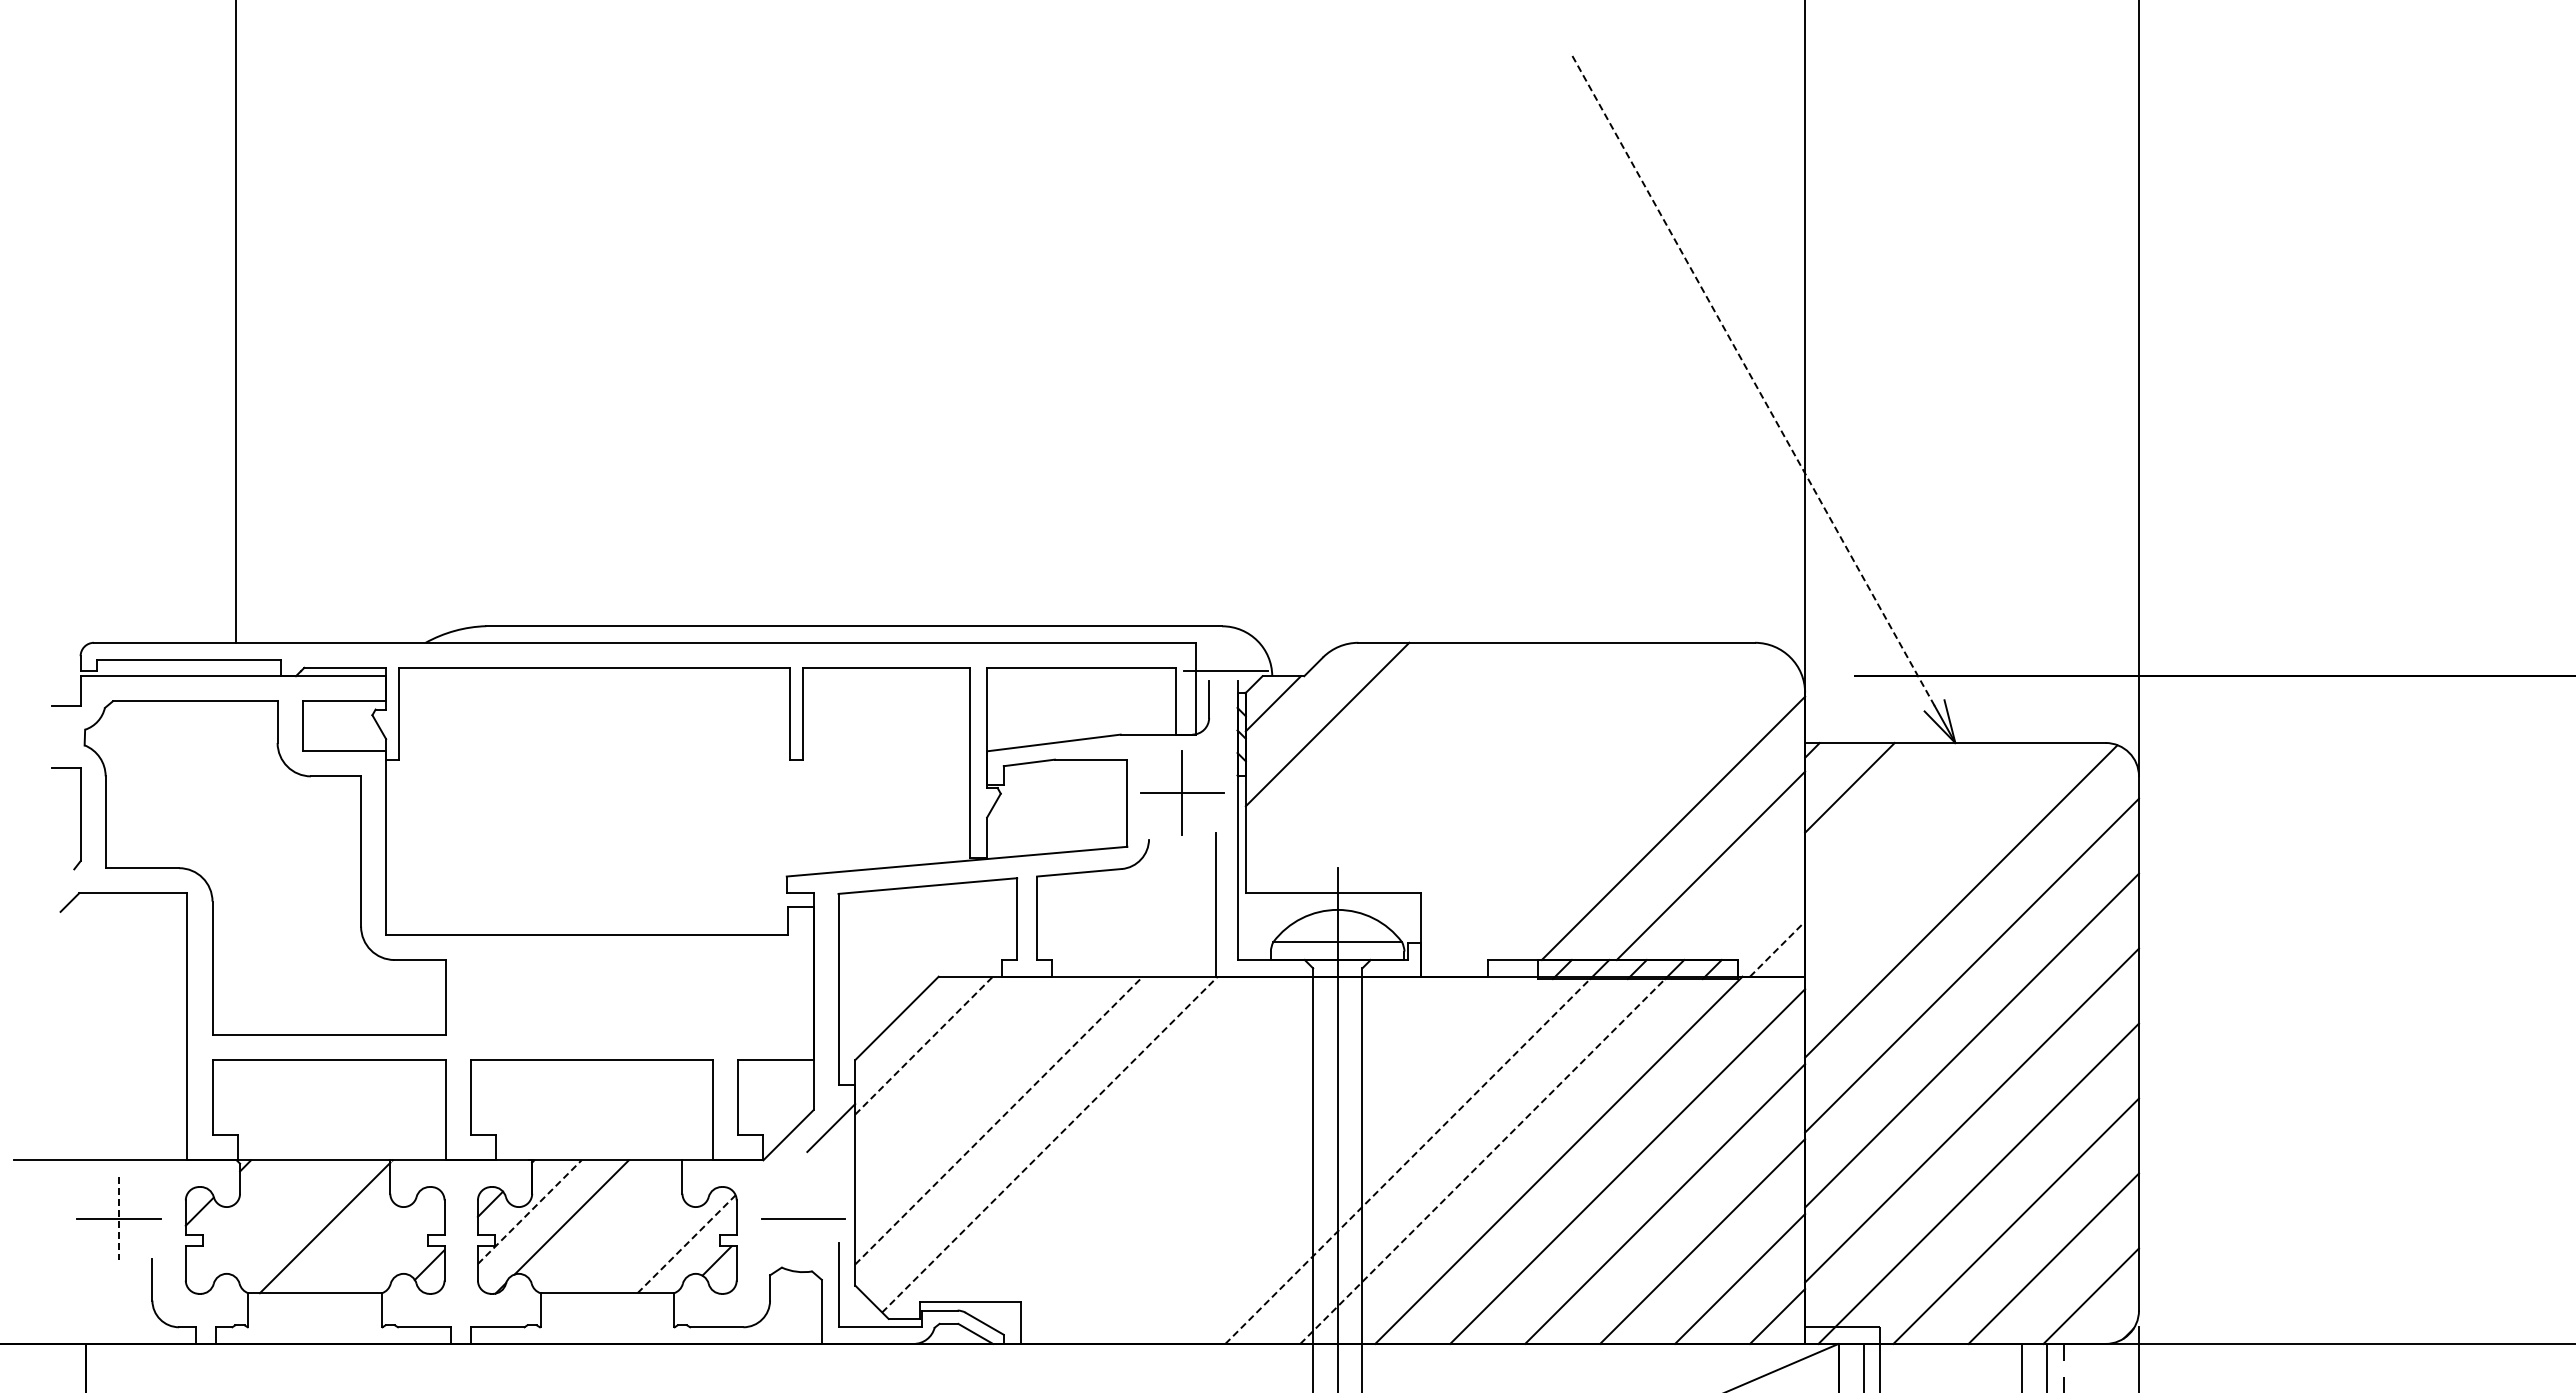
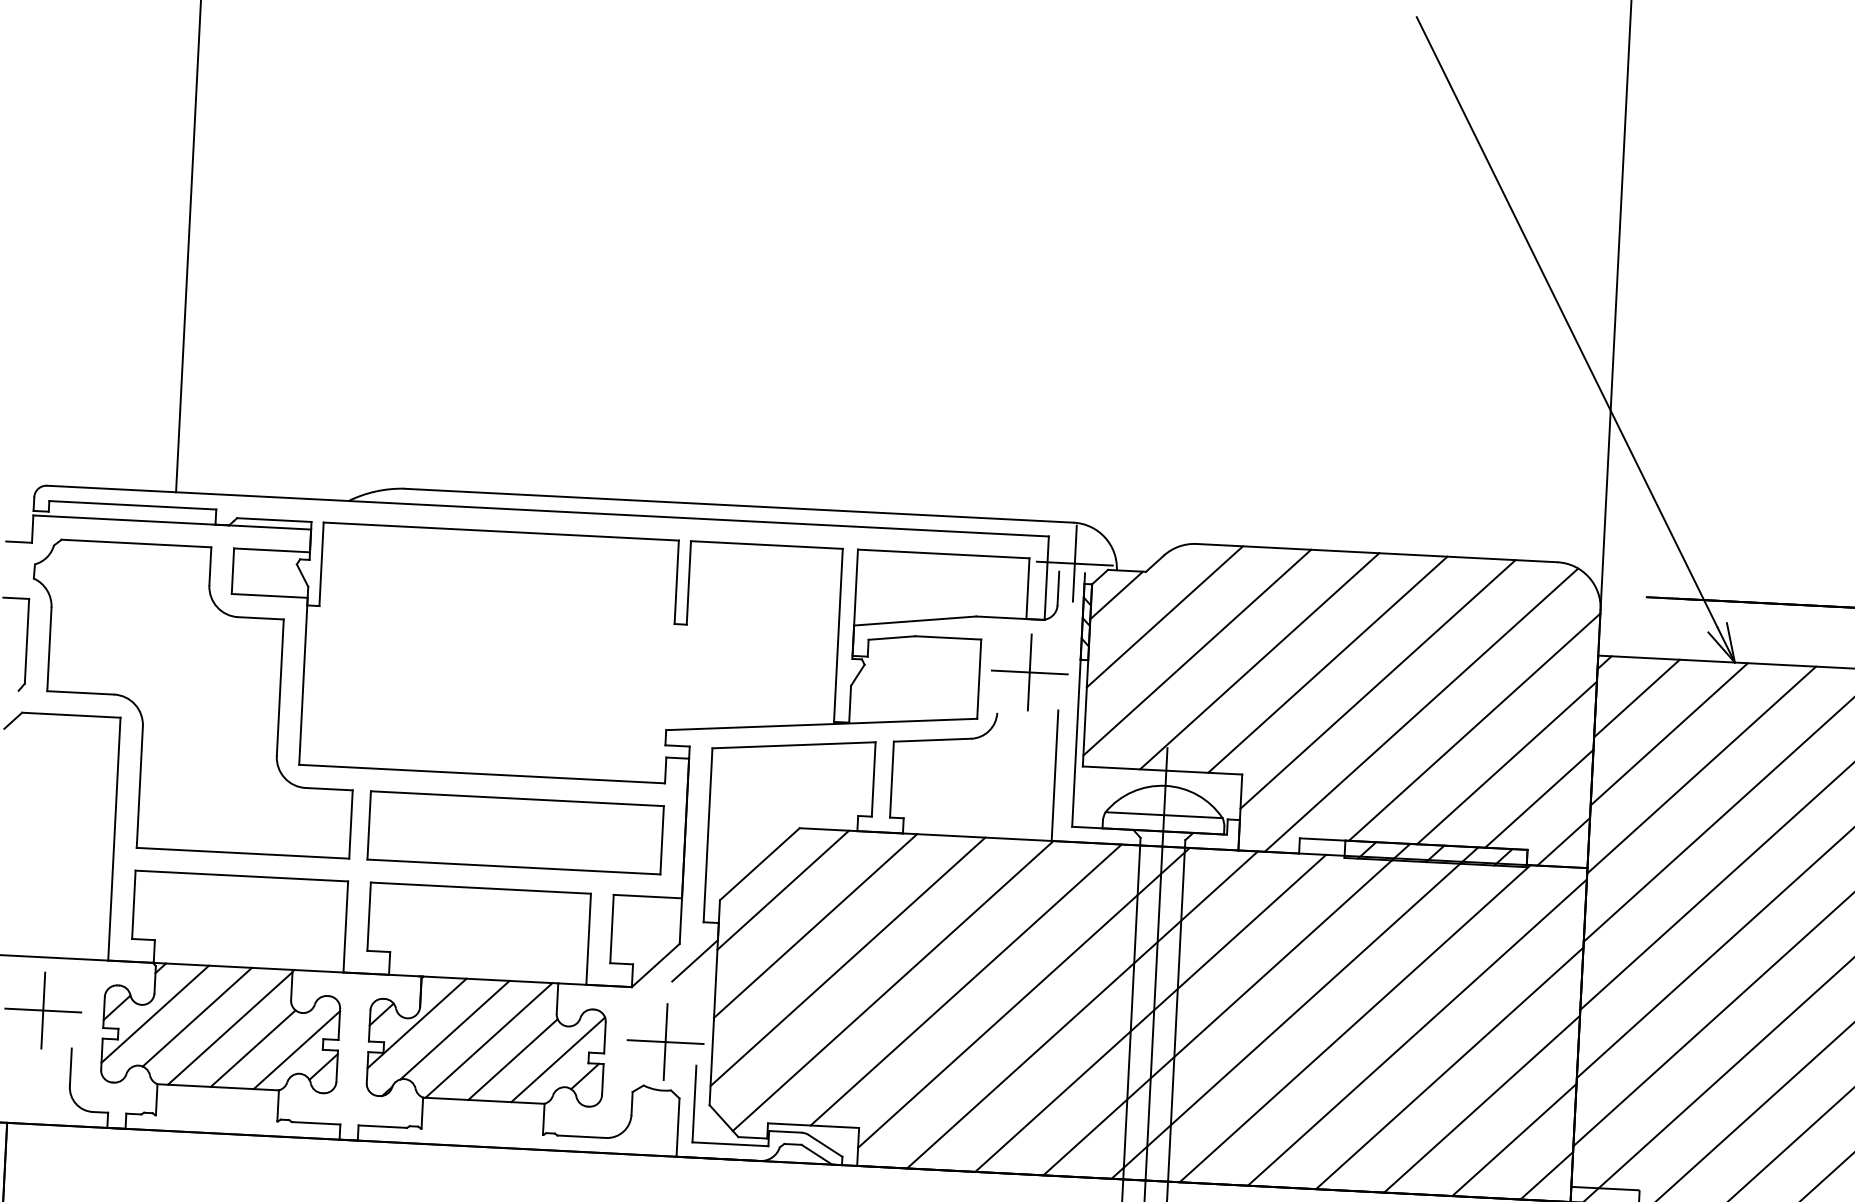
line: (1752, 379) -> (1567, 322), dashed -> solid
line: (1225, 670) -> (1074, 563), added
line: (1364, 761) -> (1196, 652), added
line: (1433, 767) -> (1259, 660), added
line: (1508, 767) -> (1327, 664), added
line: (1565, 786) -> (1378, 684), added
line: (1614, 812) -> (1421, 710), added
line: (1887, 824) -> (1669, 733), added
line: (1924, 862) -> (1701, 769), added
line: (1748, 903) -> (1539, 798), added
line: (1777, 949) -> (1563, 842), dashed -> solid
part: (626, 997) -> (514, 832), added
line: (924, 1045) -> (783, 890), dashed -> solid
line: (961, 1082) -> (815, 925), added
line: (999, 1120) -> (848, 961), dashed -> solid
line: (1129, 1139) -> (965, 985), added
line: (1050, 1144) -> (893, 985), dashed -> solid
line: (1193, 1150) -> (1023, 997), added
line: (1258, 1159) -> (1082, 1009), added
line: (1333, 1159) -> (1150, 1012), added
line: (1408, 1160) -> (1218, 1016), dashed -> solid
line: (1483, 1160) -> (1286, 1020), dashed -> solid
line: (530, 1211) -> (417, 1022), dashed -> solid
line: (241, 1216) -> (154, 1014), added
line: (288, 1217) -> (197, 1017), added
line: (119, 1218) -> (43, 1010), dashed -> solid
line: (803, 1218) -> (665, 1041), added
line: (609, 1226) -> (488, 1040), added
line: (686, 1243) -> (558, 1059), dashed -> solid
line: (636, 1246) -> (512, 1059), added
line: (351, 1248) -> (253, 1048), added
line: (399, 1248) -> (296, 1050), added

